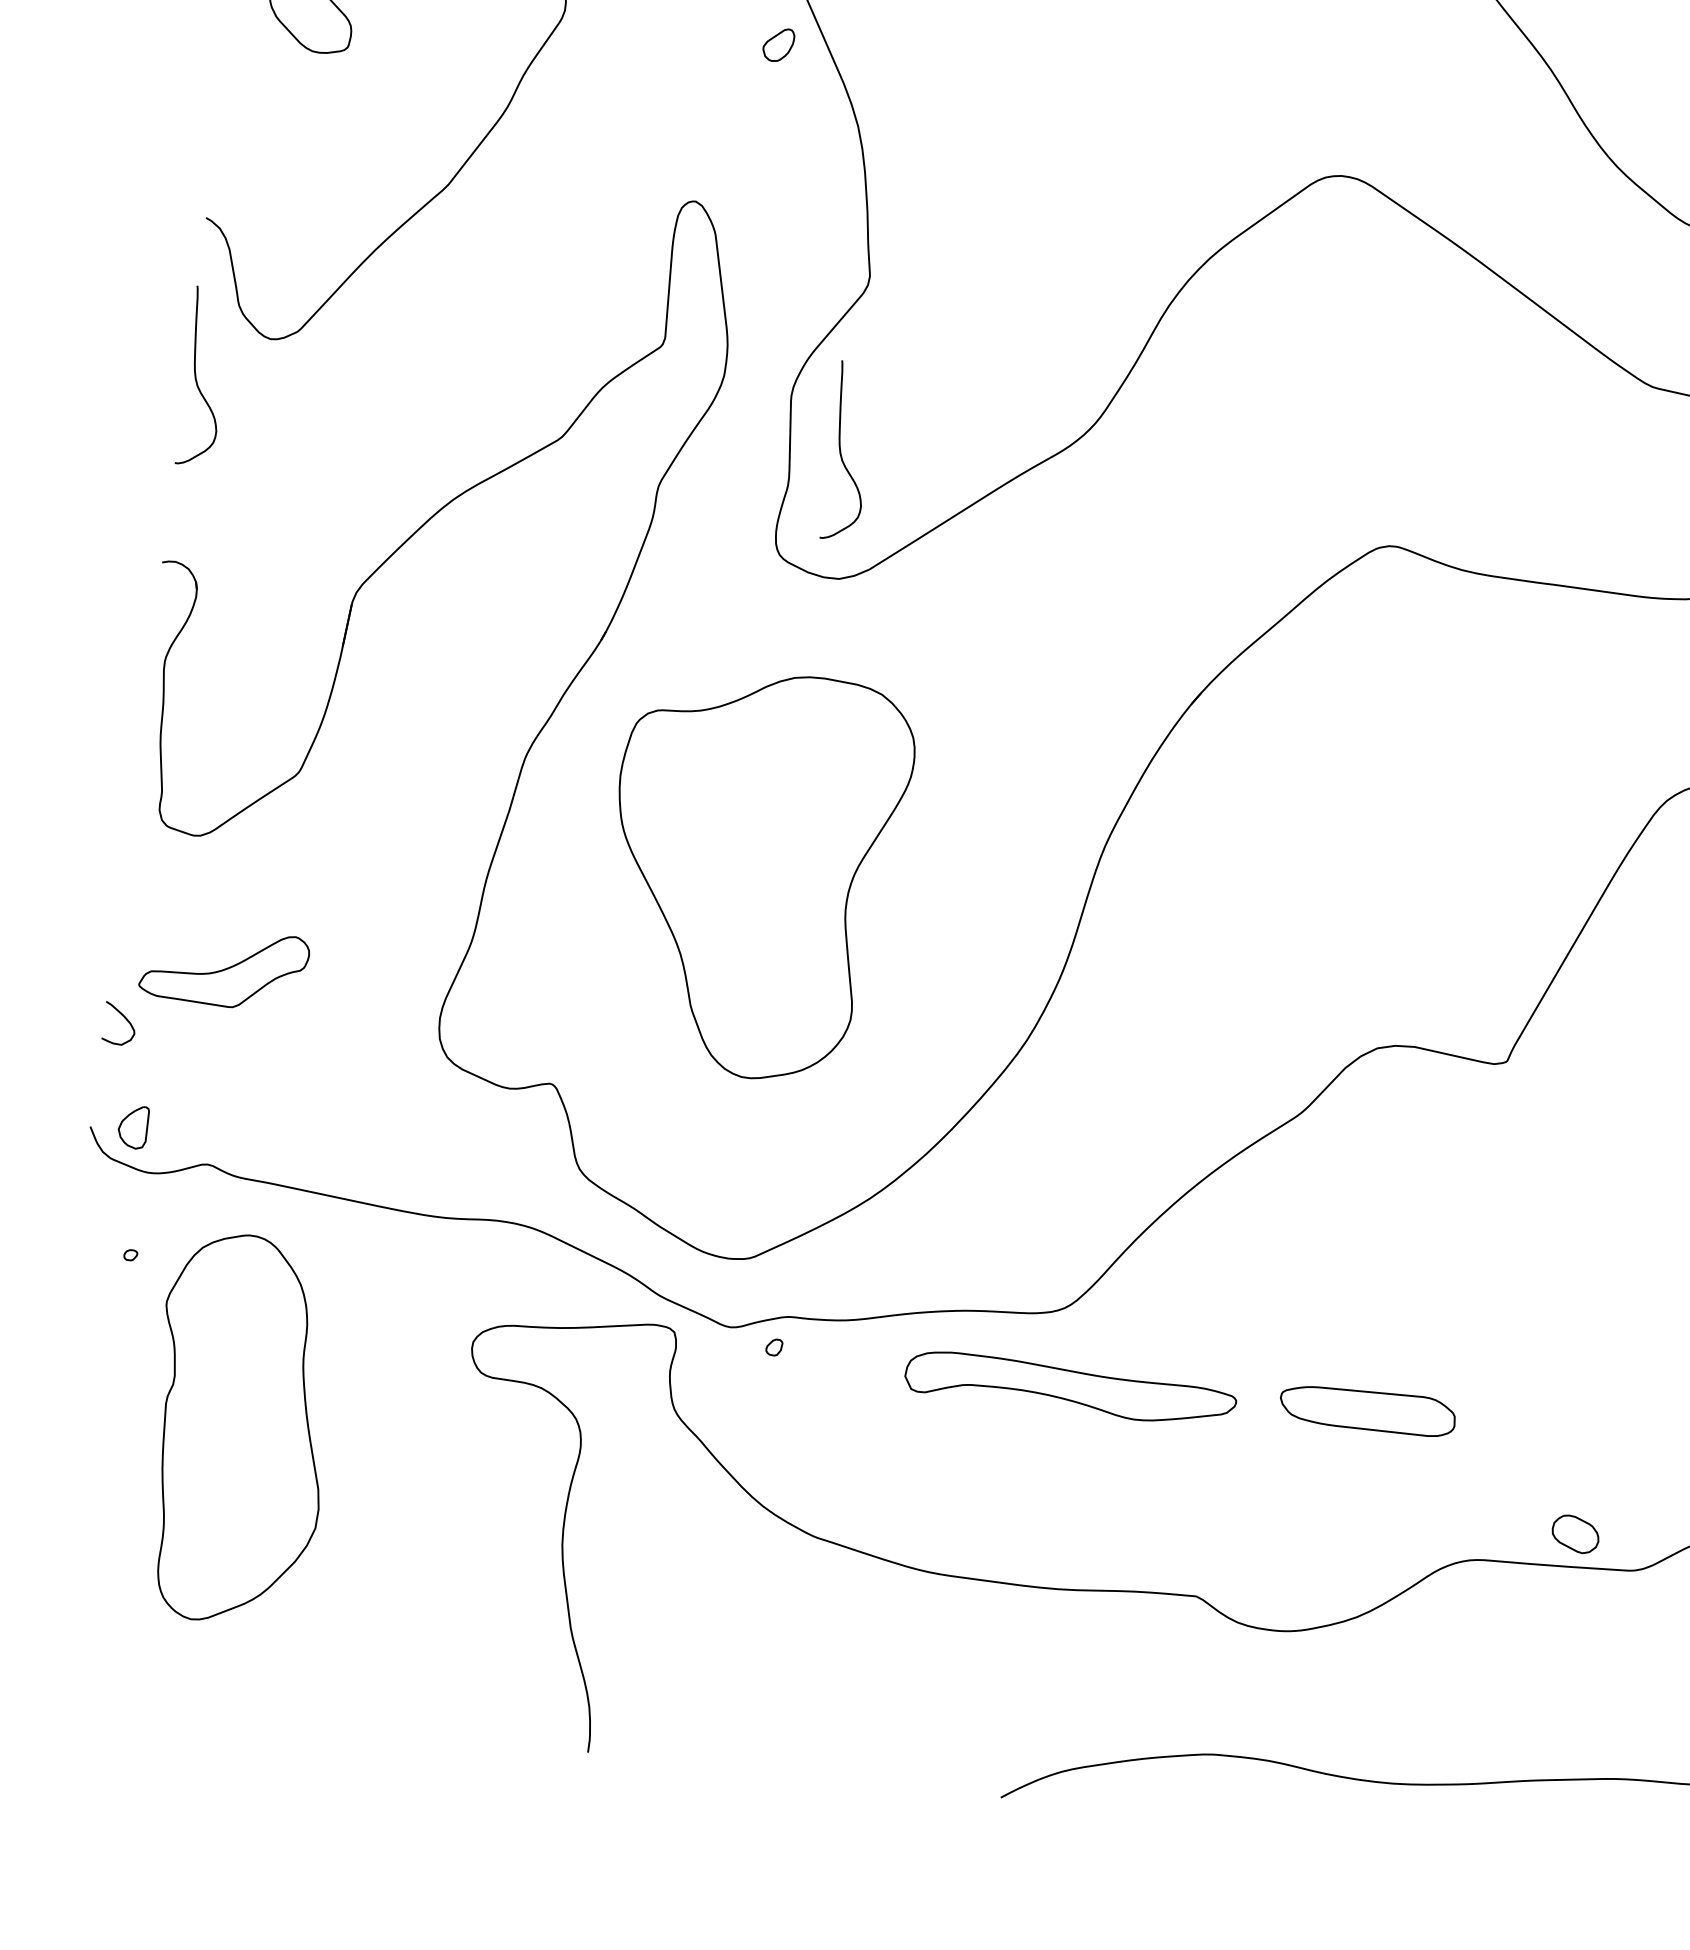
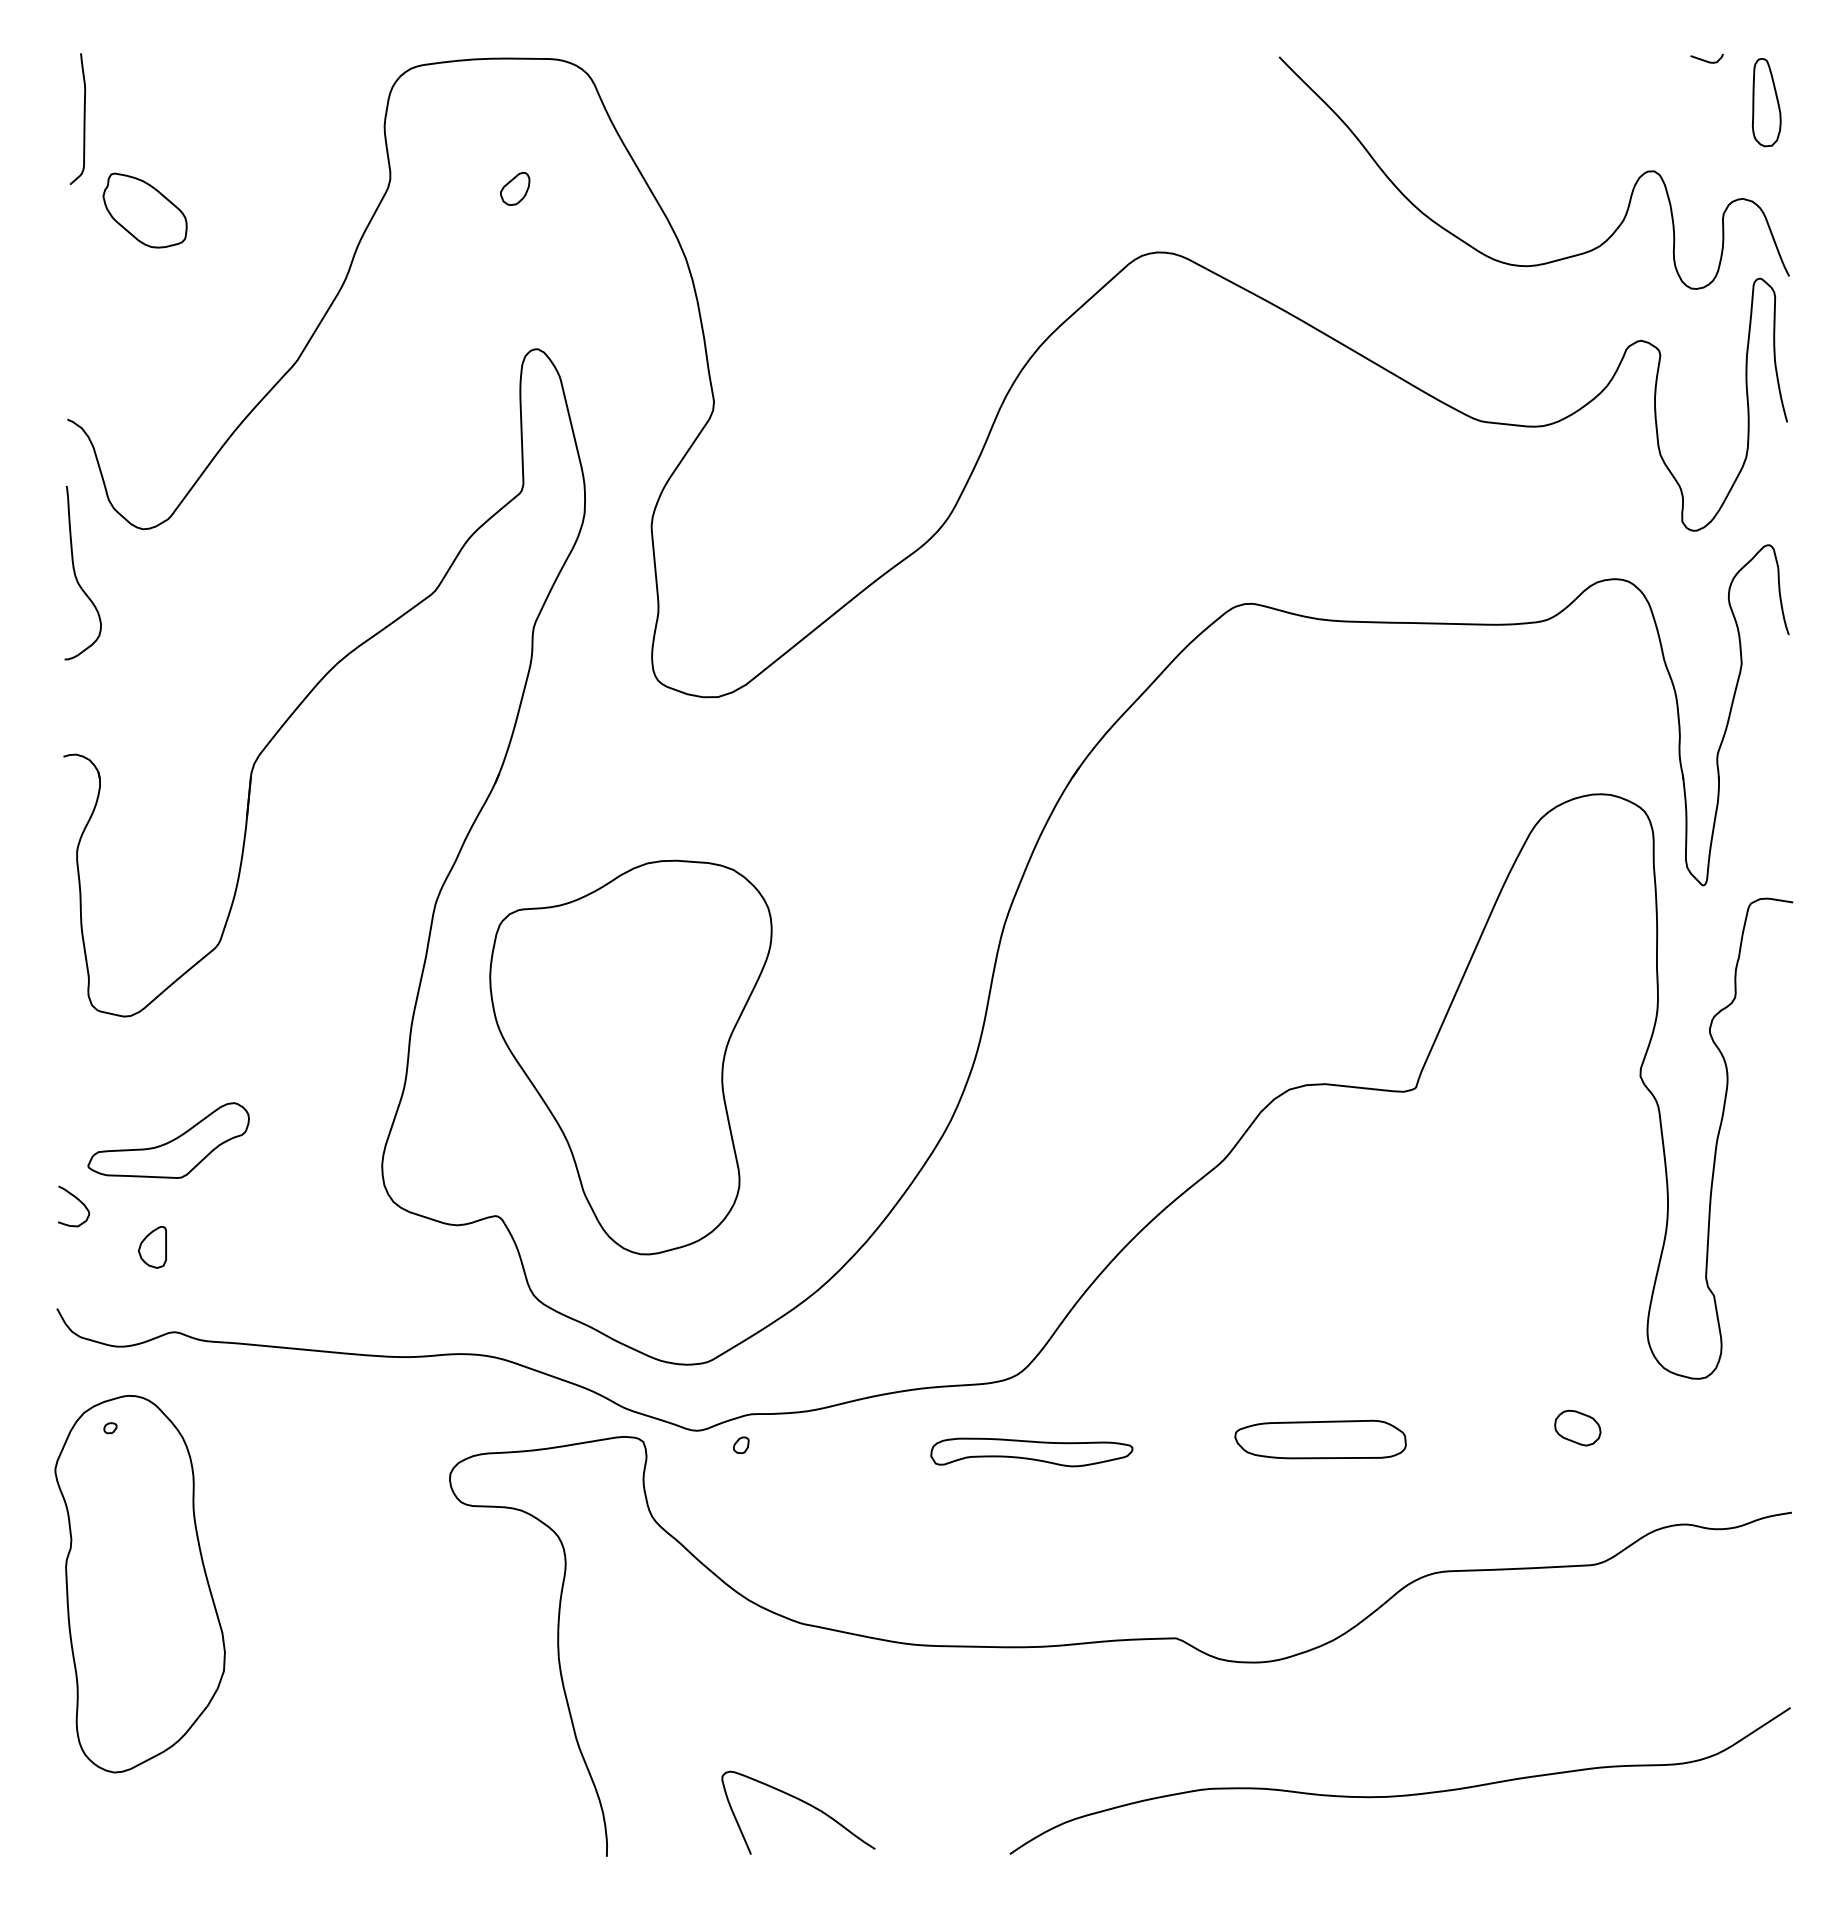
part: (779, 44) -> (515, 188), moved
curve: (841, 453) -> (706, 575), removed
part: (754, 874) -> (630, 1057), moved
part: (133, 1127) -> (152, 1247), moved
part: (1070, 1389) -> (1031, 1452), size x0.62
part: (239, 1429) -> (139, 1584), moved
part: (1575, 1533) -> (1577, 1427), moved
curve: (794, 1720) -> (802, 1802), added

